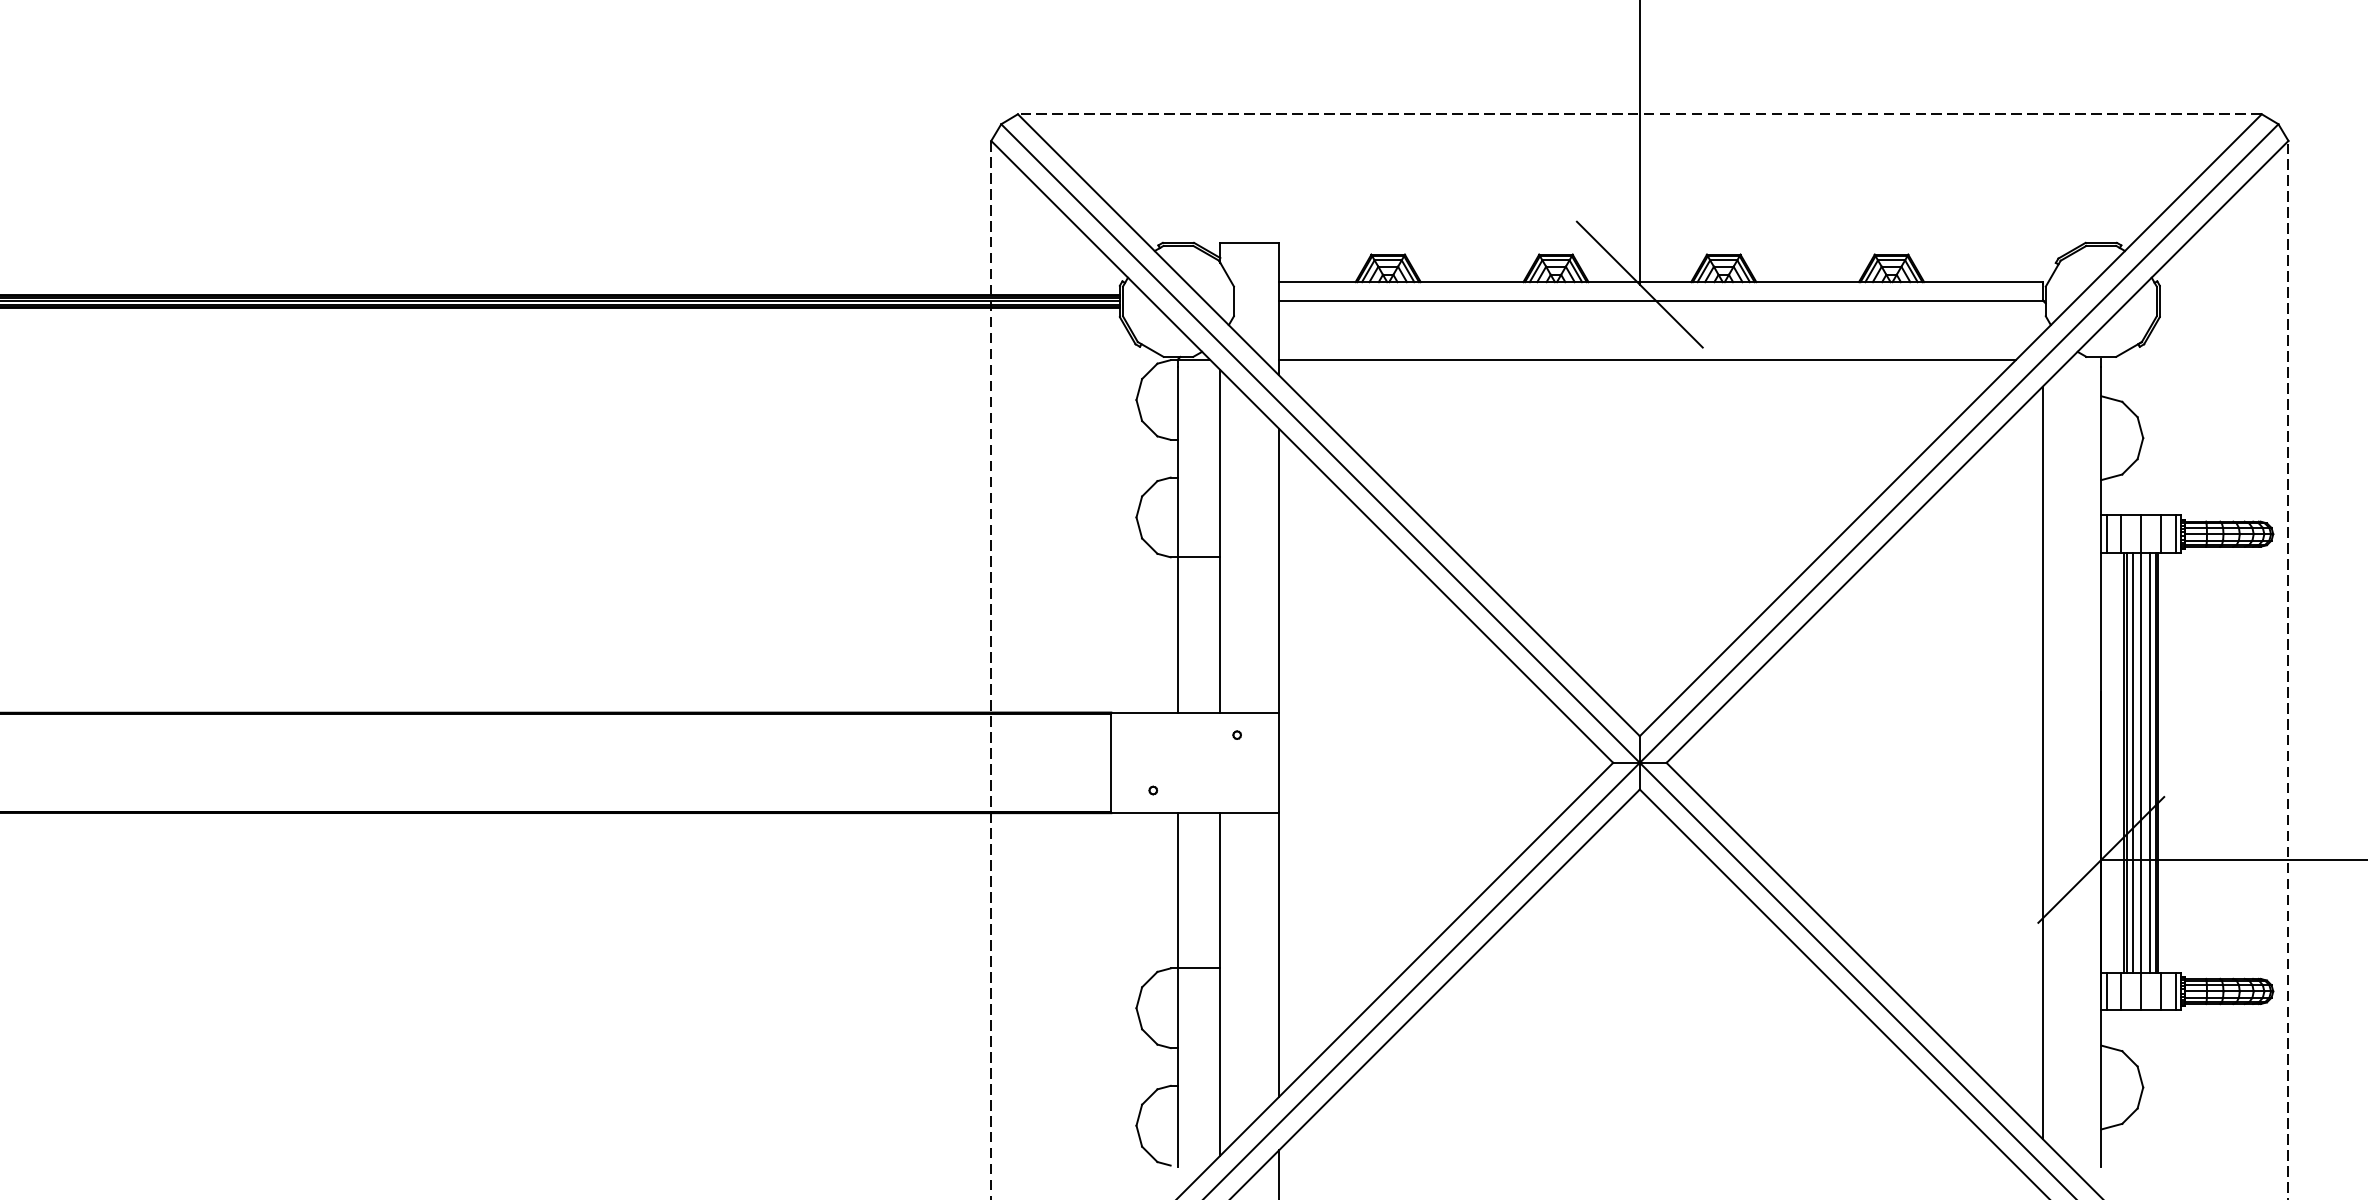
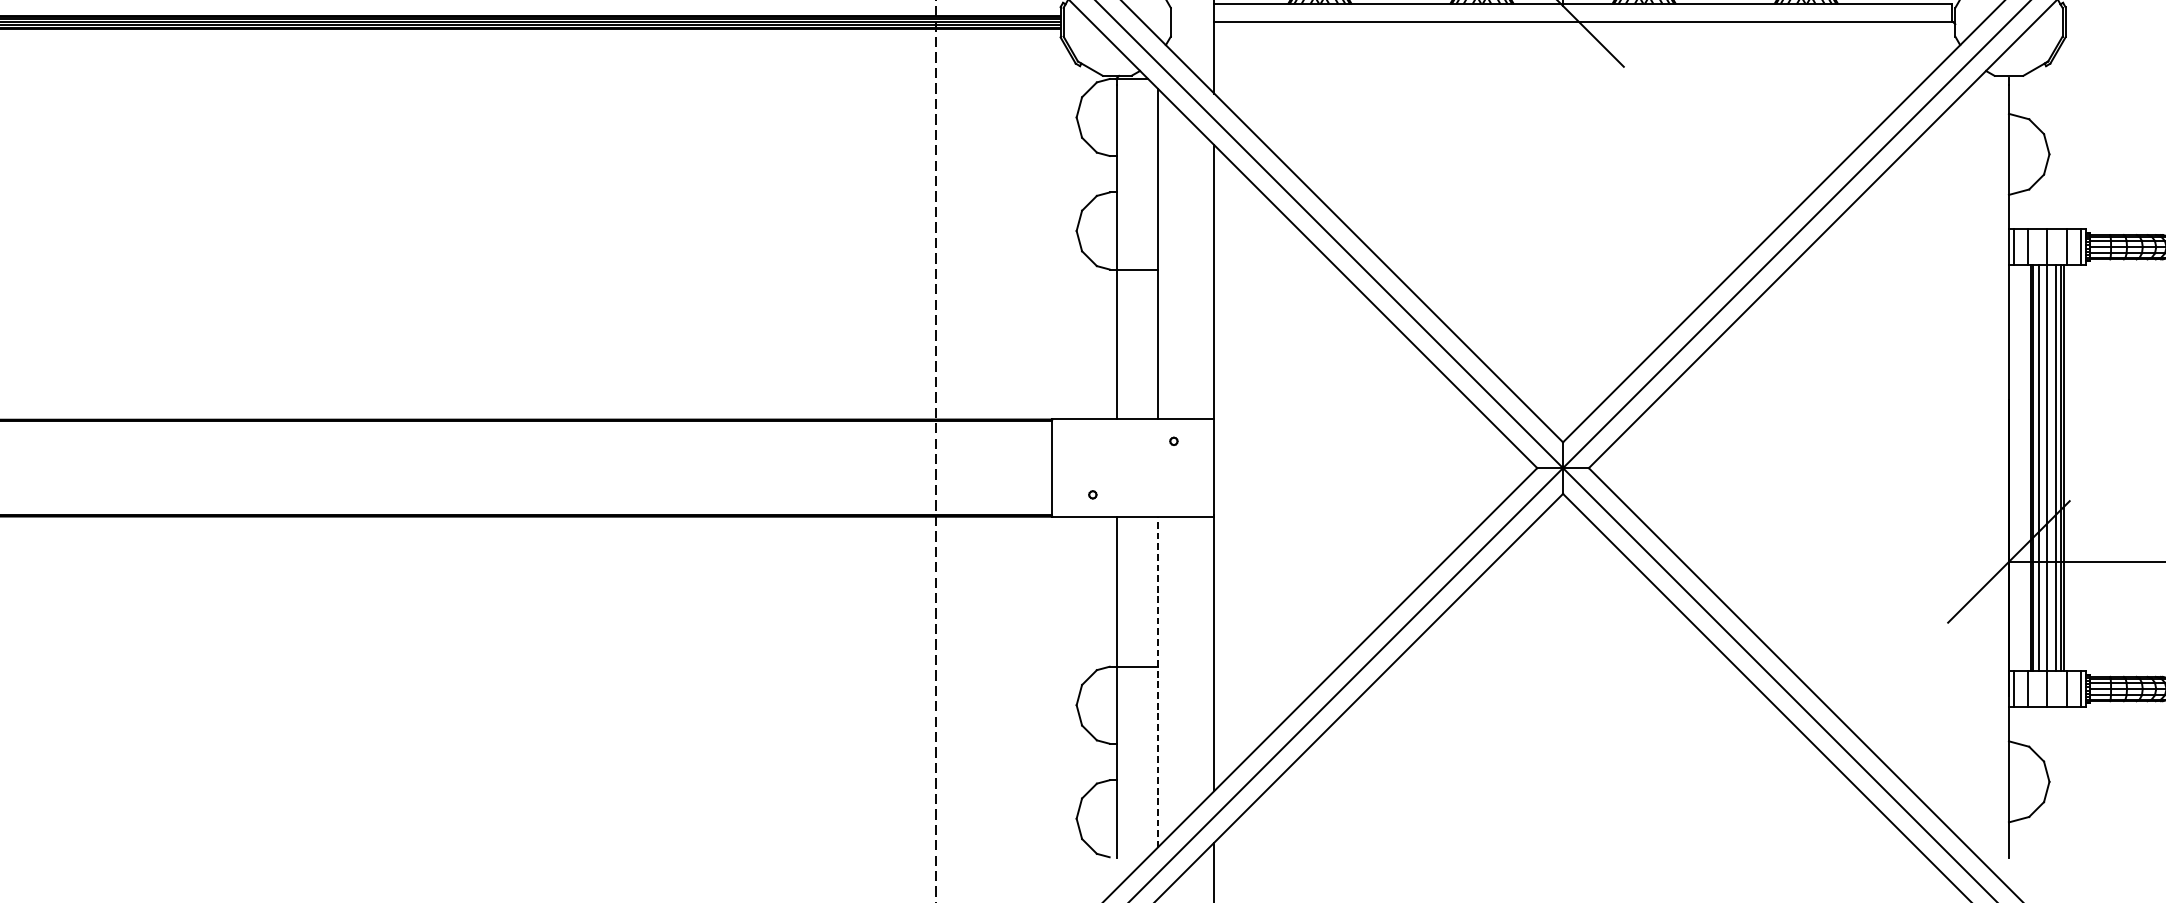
line: (1647, 360) -> (1570, 79), removed
line: (2042, 762) -> (1952, 467), removed
line: (1220, 983) -> (1157, 681), solid -> dashed

